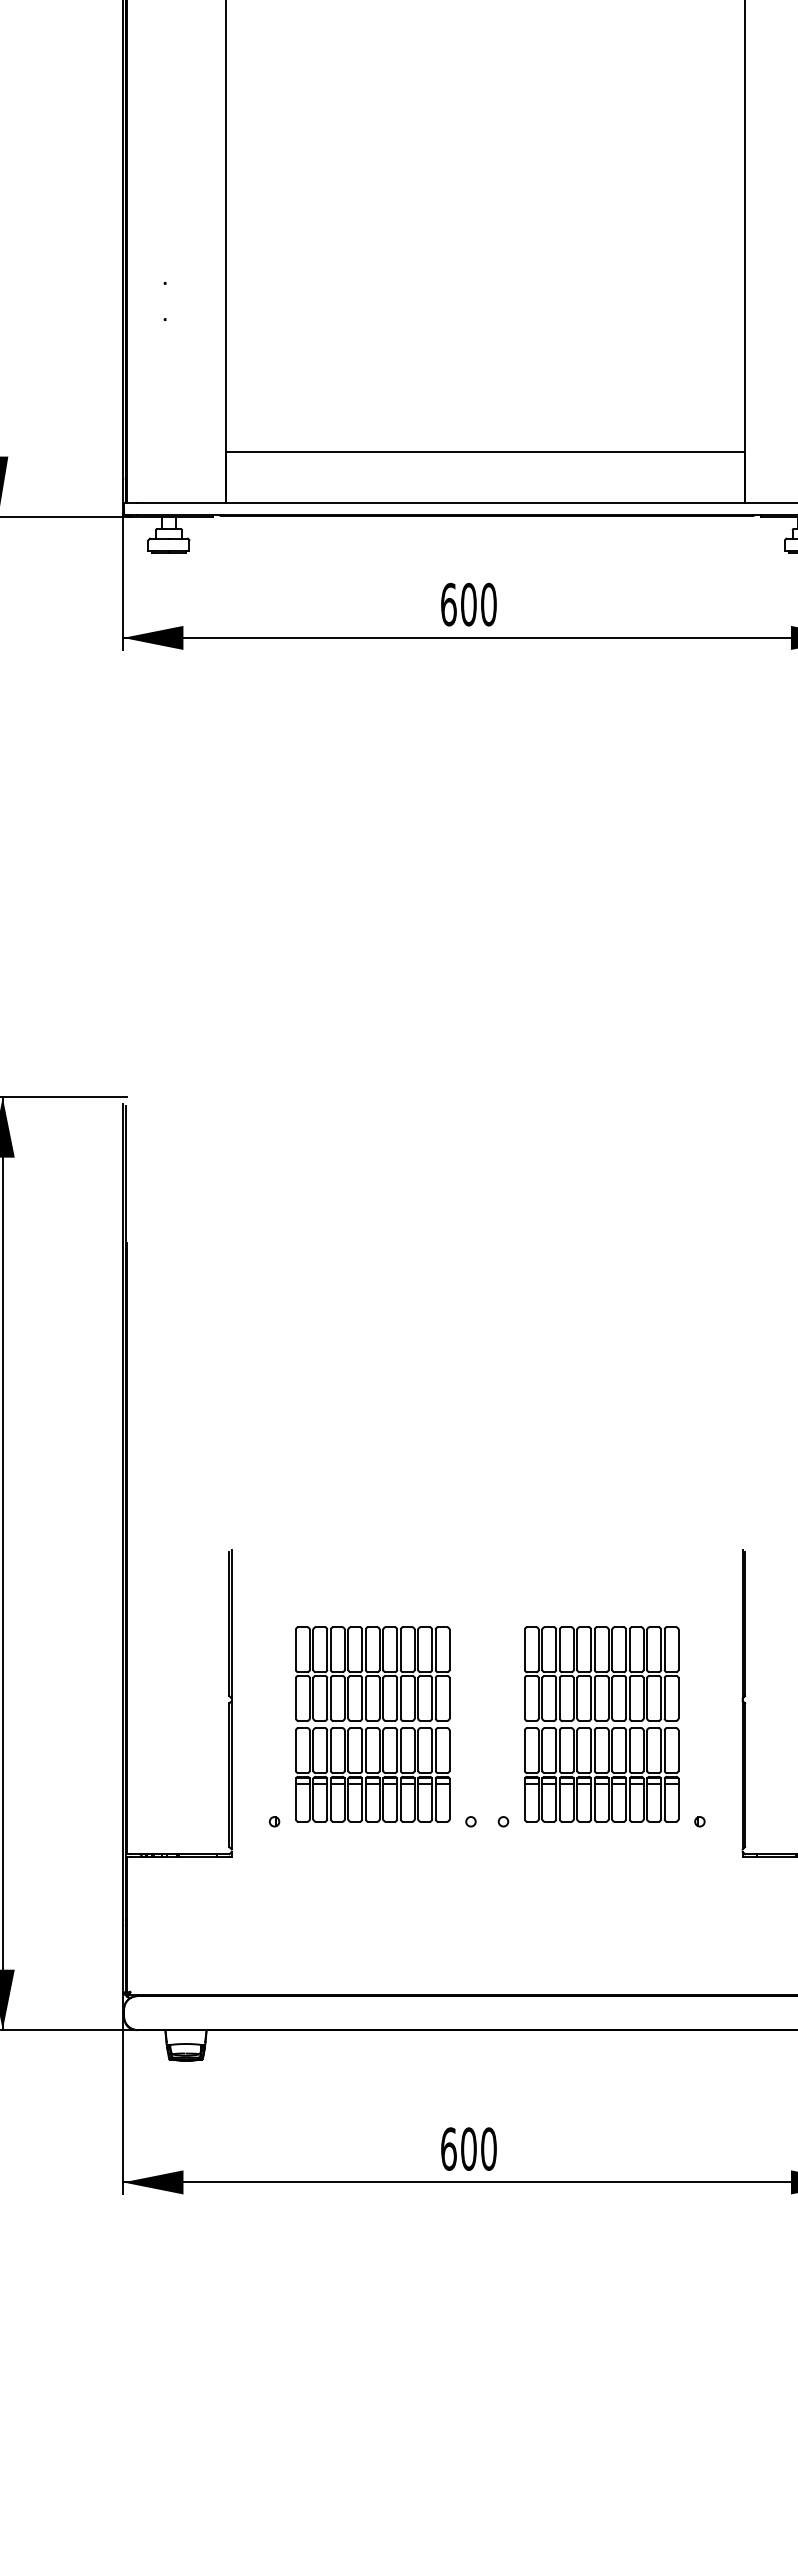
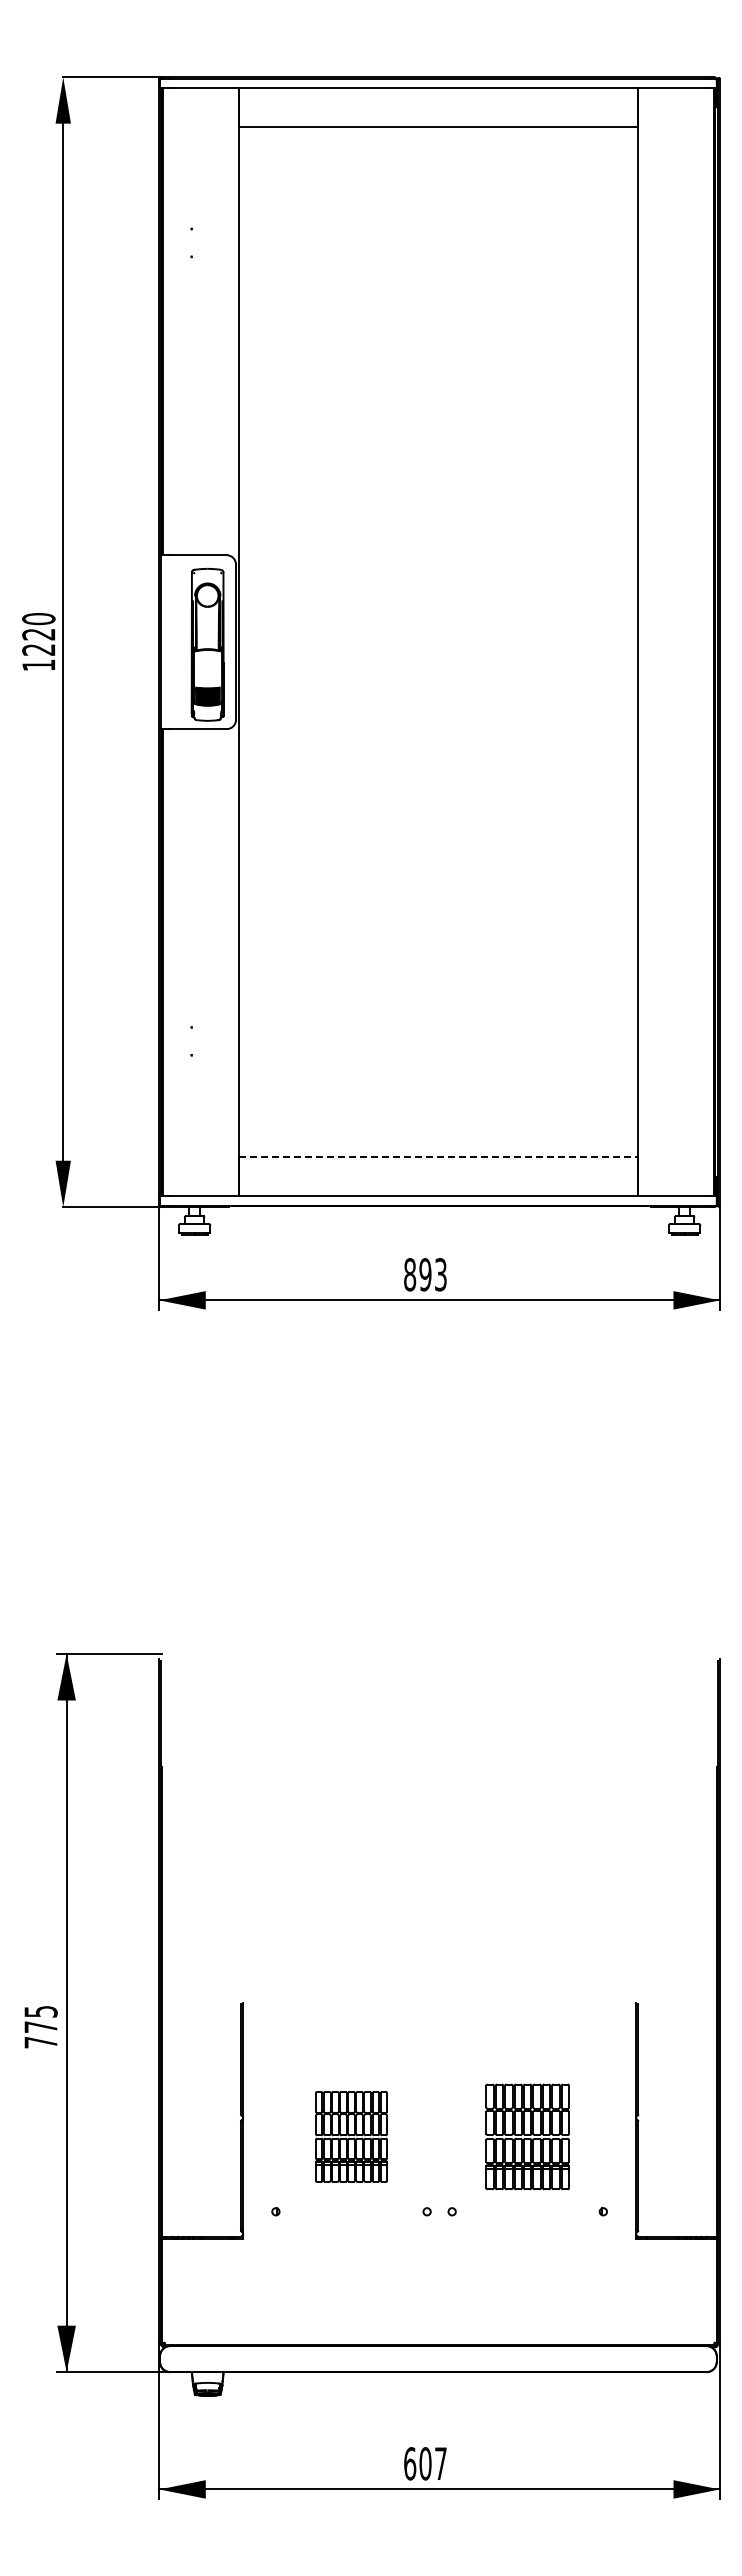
line: (485, 451) -> (438, 1156), solid -> dashed
text: (468, 604) -> (425, 1274), 600 -> 893
part: (372, 1723) -> (351, 2136), size x0.6
part: (601, 1723) -> (527, 2136), size x0.7
text: (489, 2148) -> (441, 2463), 600 -> 607

